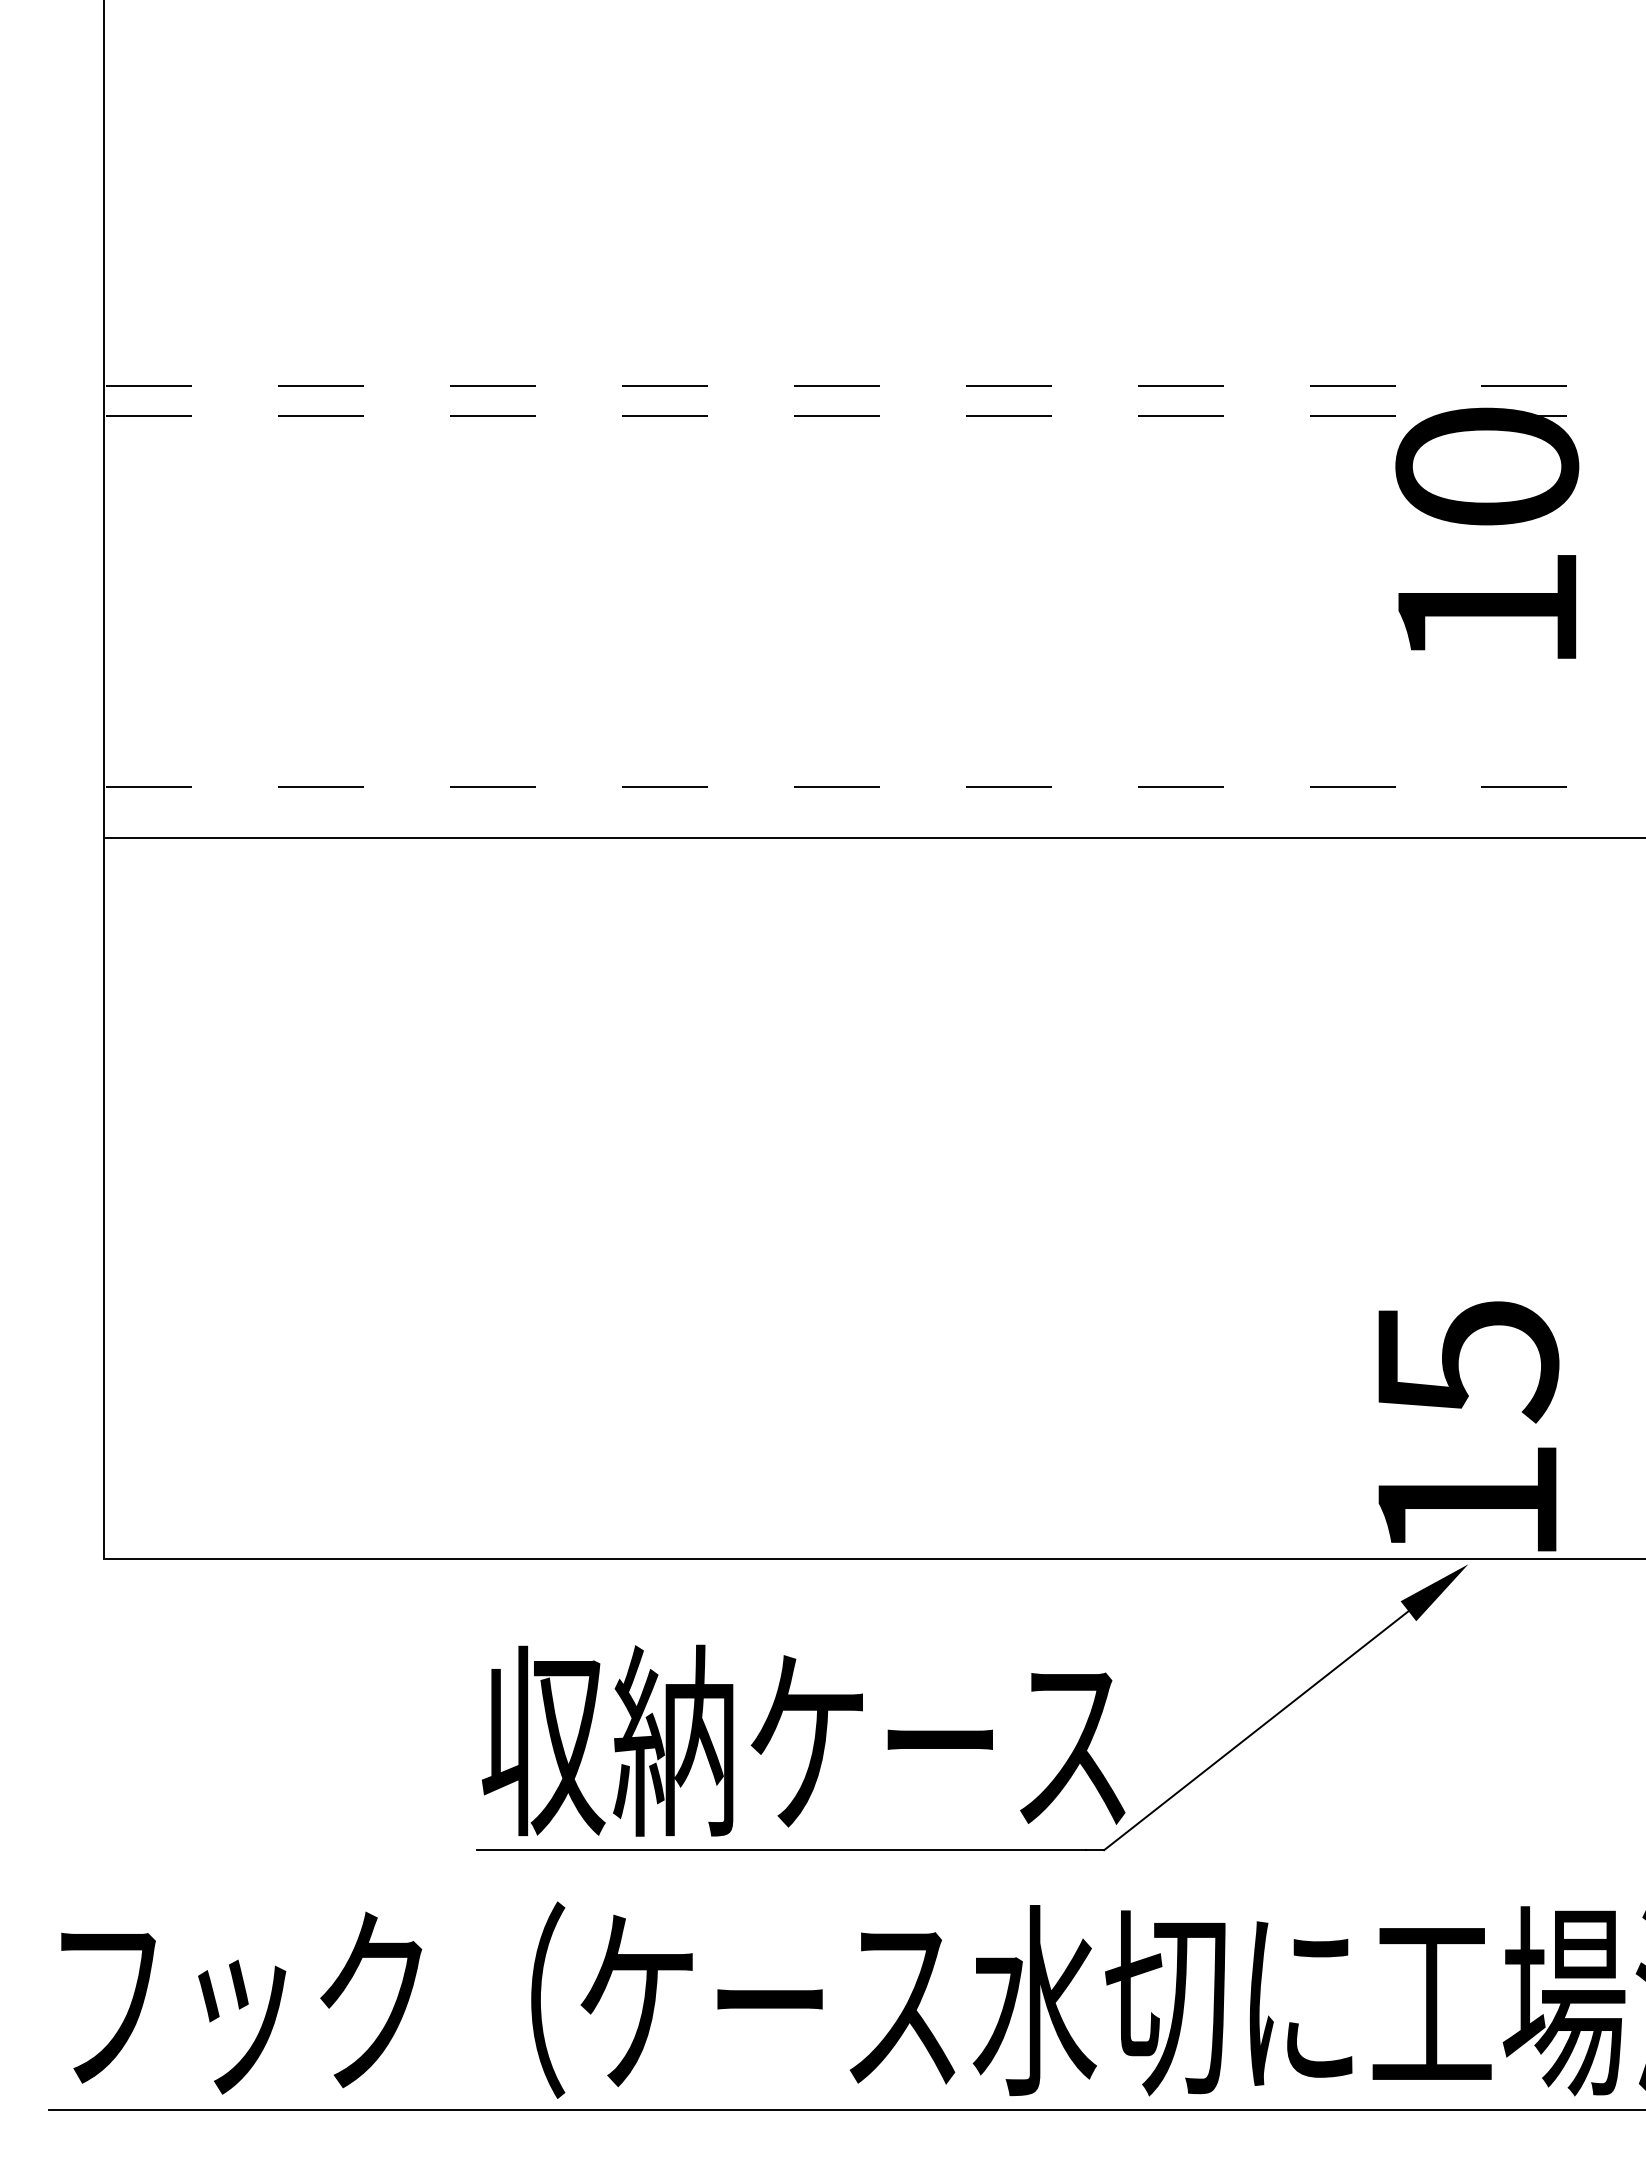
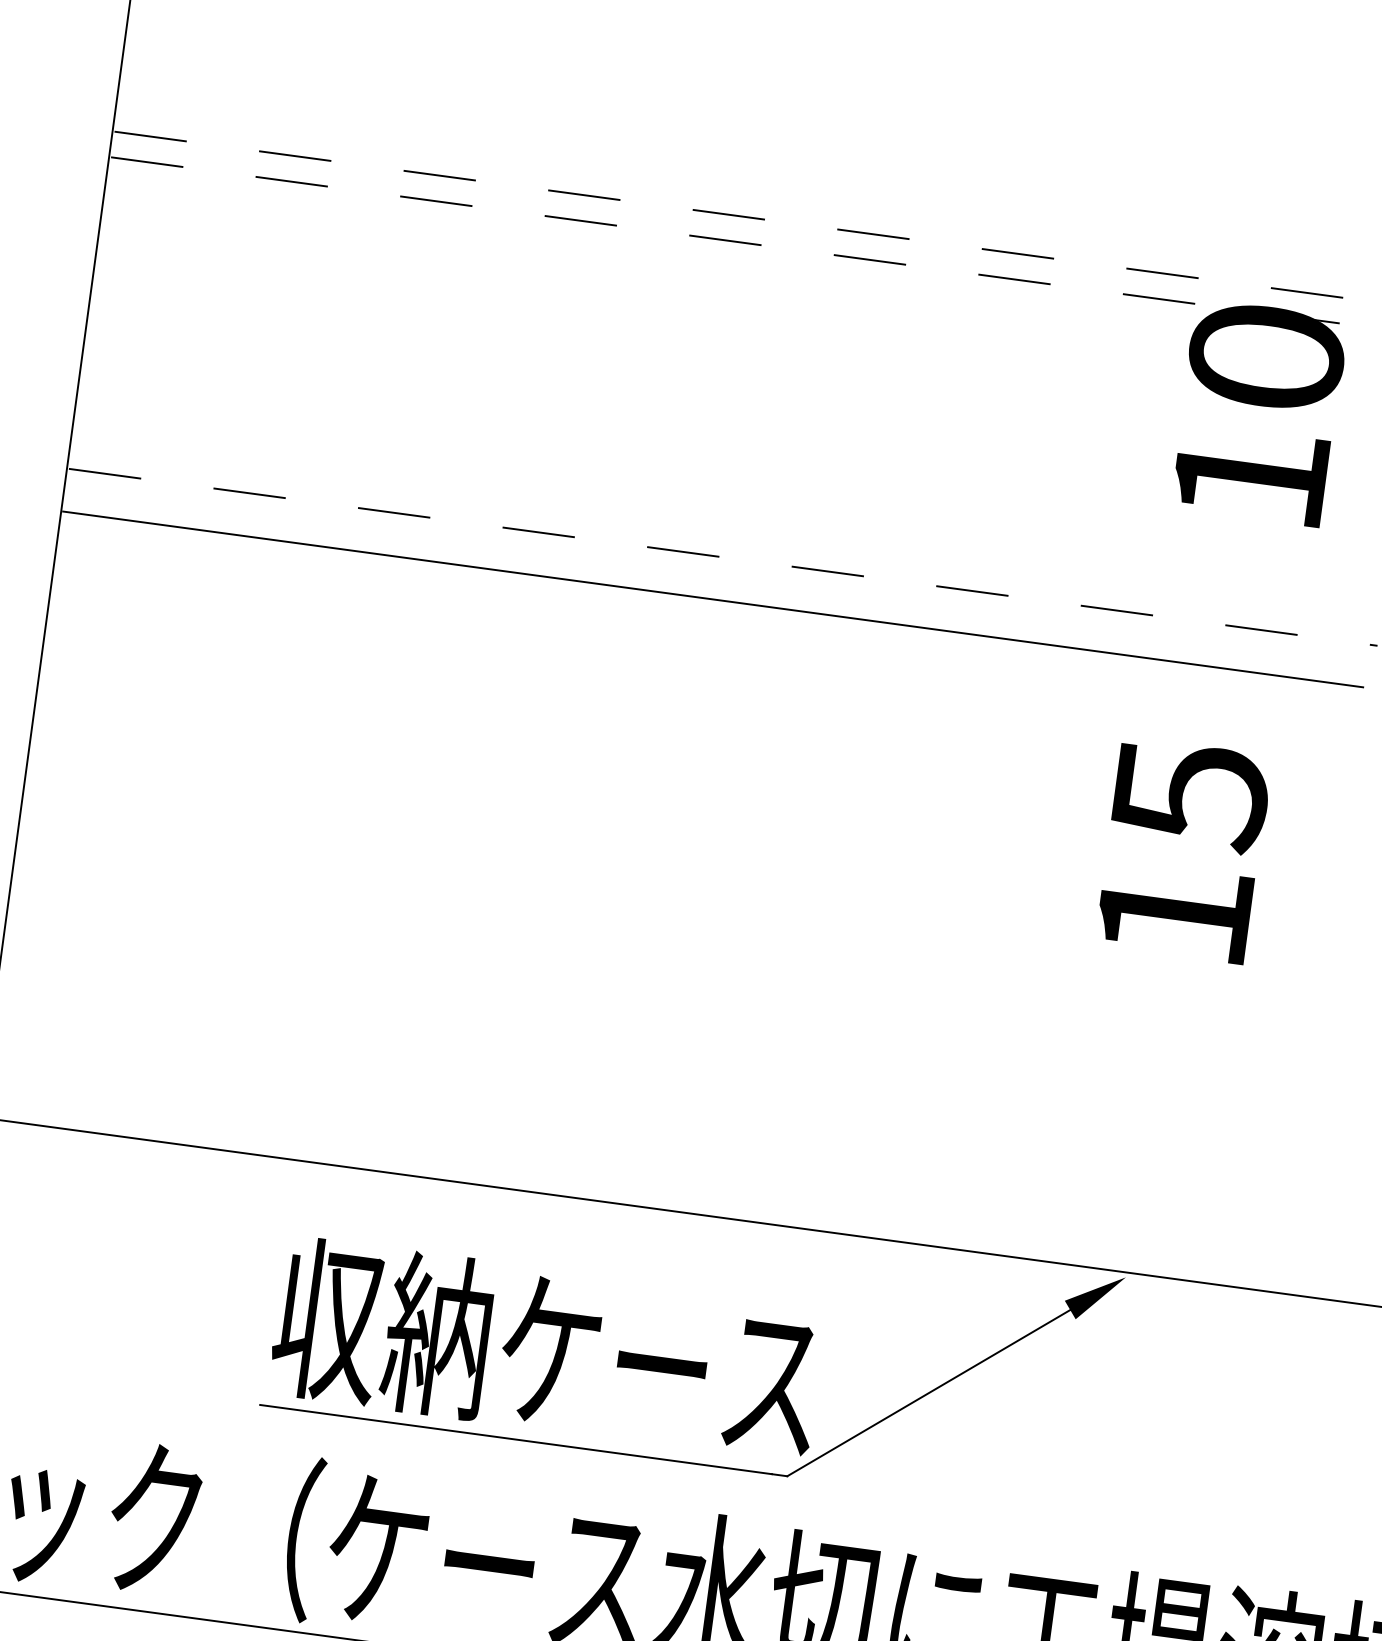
text: (1468, 1426) -> (1183, 850), moved

